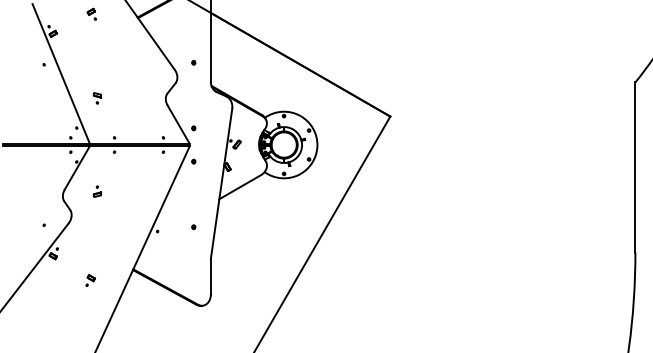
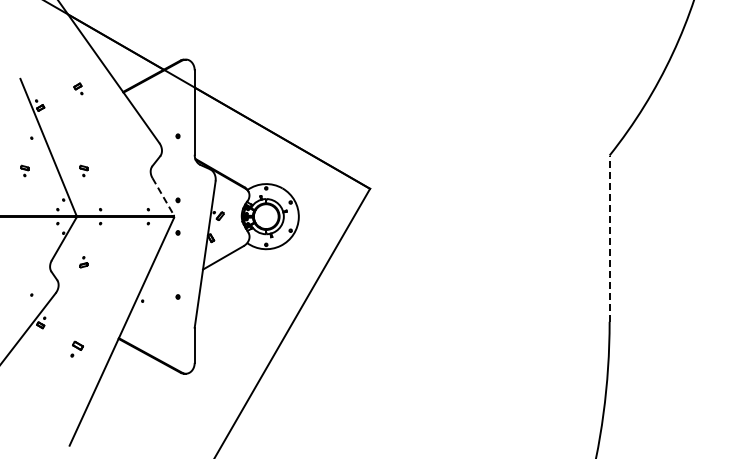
part: (36, 97) -> (24, 170), added
line: (178, 125) -> (163, 197), solid -> dashed
line: (635, 167) -> (609, 238), solid -> dashed
part: (90, 279) -> (77, 348), size x1.4

